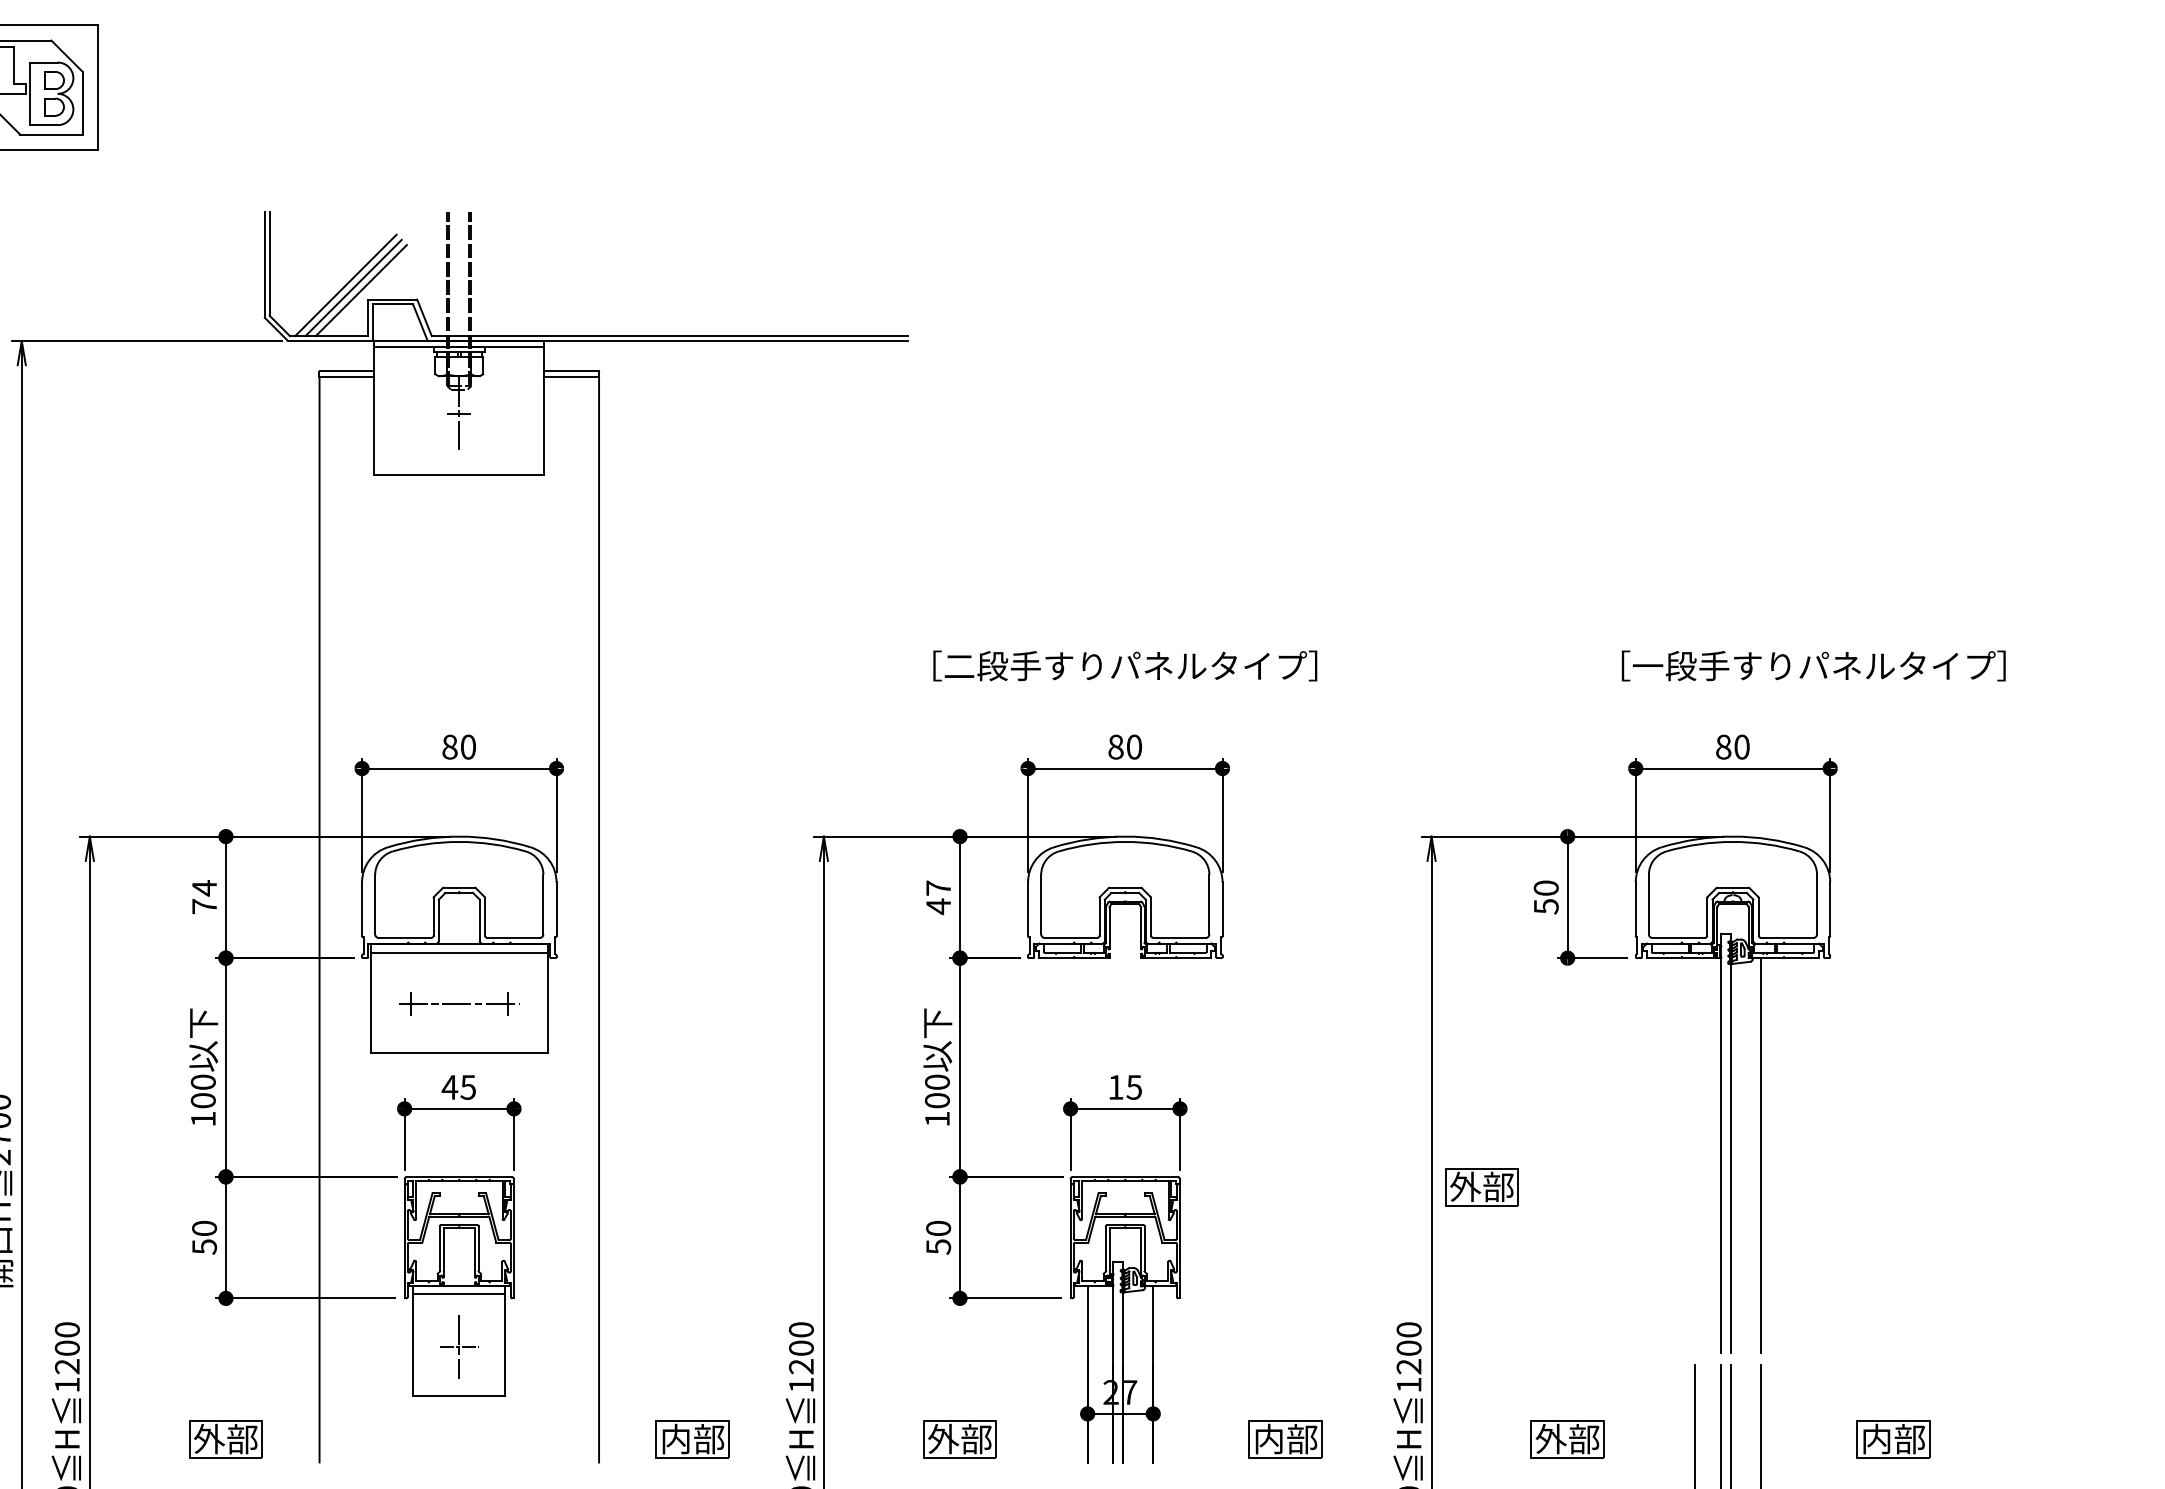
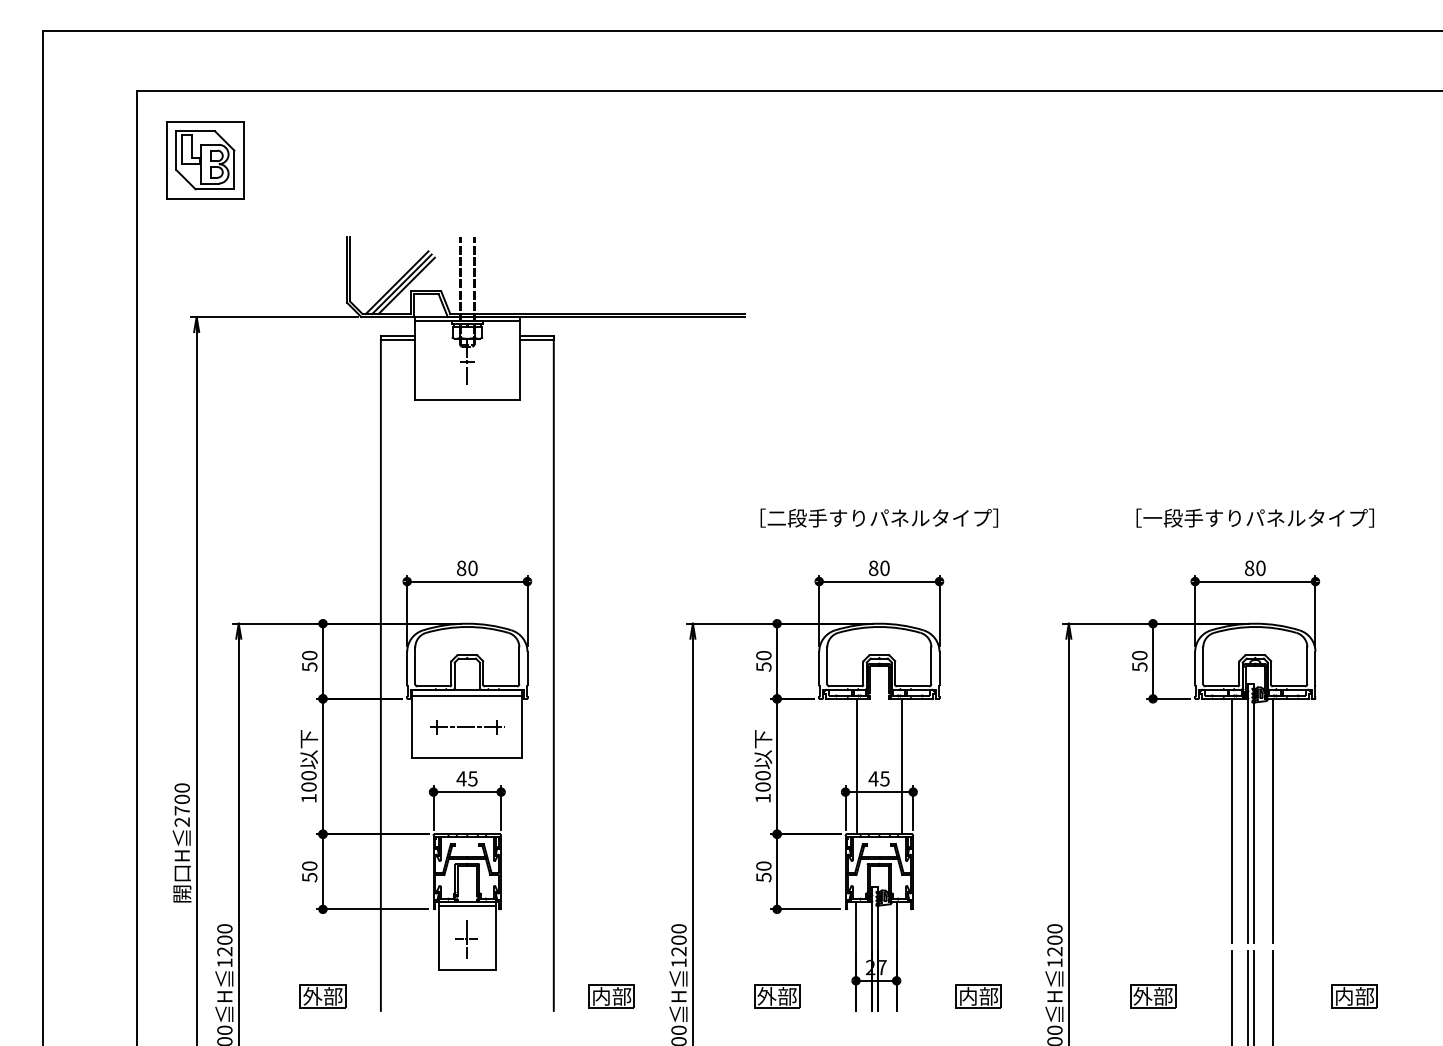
text: (1812, 664) -> (1254, 517), moved
text: (204, 896) -> (309, 660), 74 -> 50
text: (938, 897) -> (763, 661), 47 -> 50
line: (1088, 1067) -> (856, 766), added
line: (1161, 1067) -> (901, 766), added
text: (1115, 1086) -> (873, 778), 15 -> 45
line: (1696, 1154) -> (1232, 820), added
part: (1482, 1187) -> (1100, 840), removed

